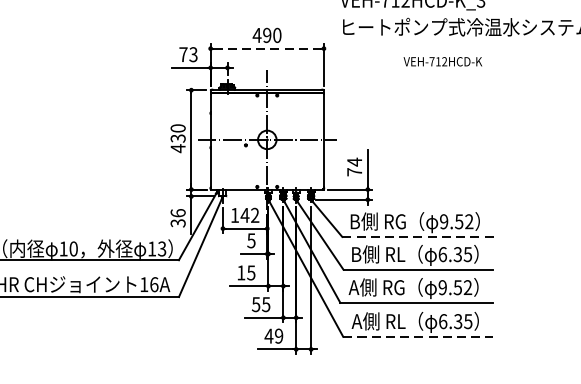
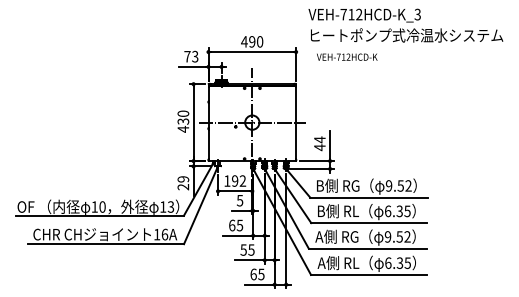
line: (267, 49) -> (252, 52), dashed -> solid
text: (443, 60) -> (347, 56), moved
text: (354, 172) -> (319, 147), 74 -> 44
text: (244, 214) -> (234, 180), 142 -> 192
text: (178, 218) -> (183, 183), 36 -> 29
line: (418, 236) -> (369, 197), dashed -> solid
text: (241, 272) -> (232, 225), 15 -> 65
text: (273, 336) -> (257, 274), 49 -> 65
line: (418, 336) -> (369, 274), dashed -> solid

